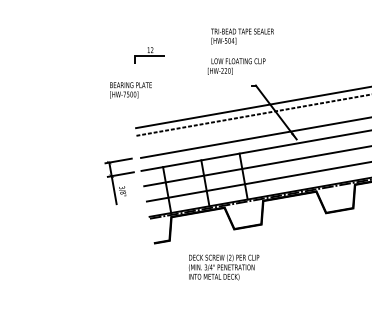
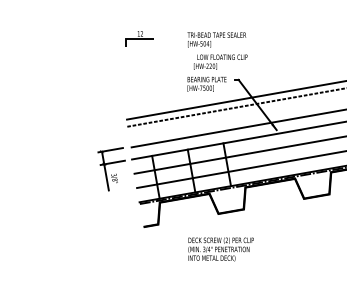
text: (242, 36) -> (216, 39), moved
part: (149, 55) -> (139, 38), moved
text: (130, 90) -> (206, 84), moved
text: (224, 267) -> (221, 249), moved

